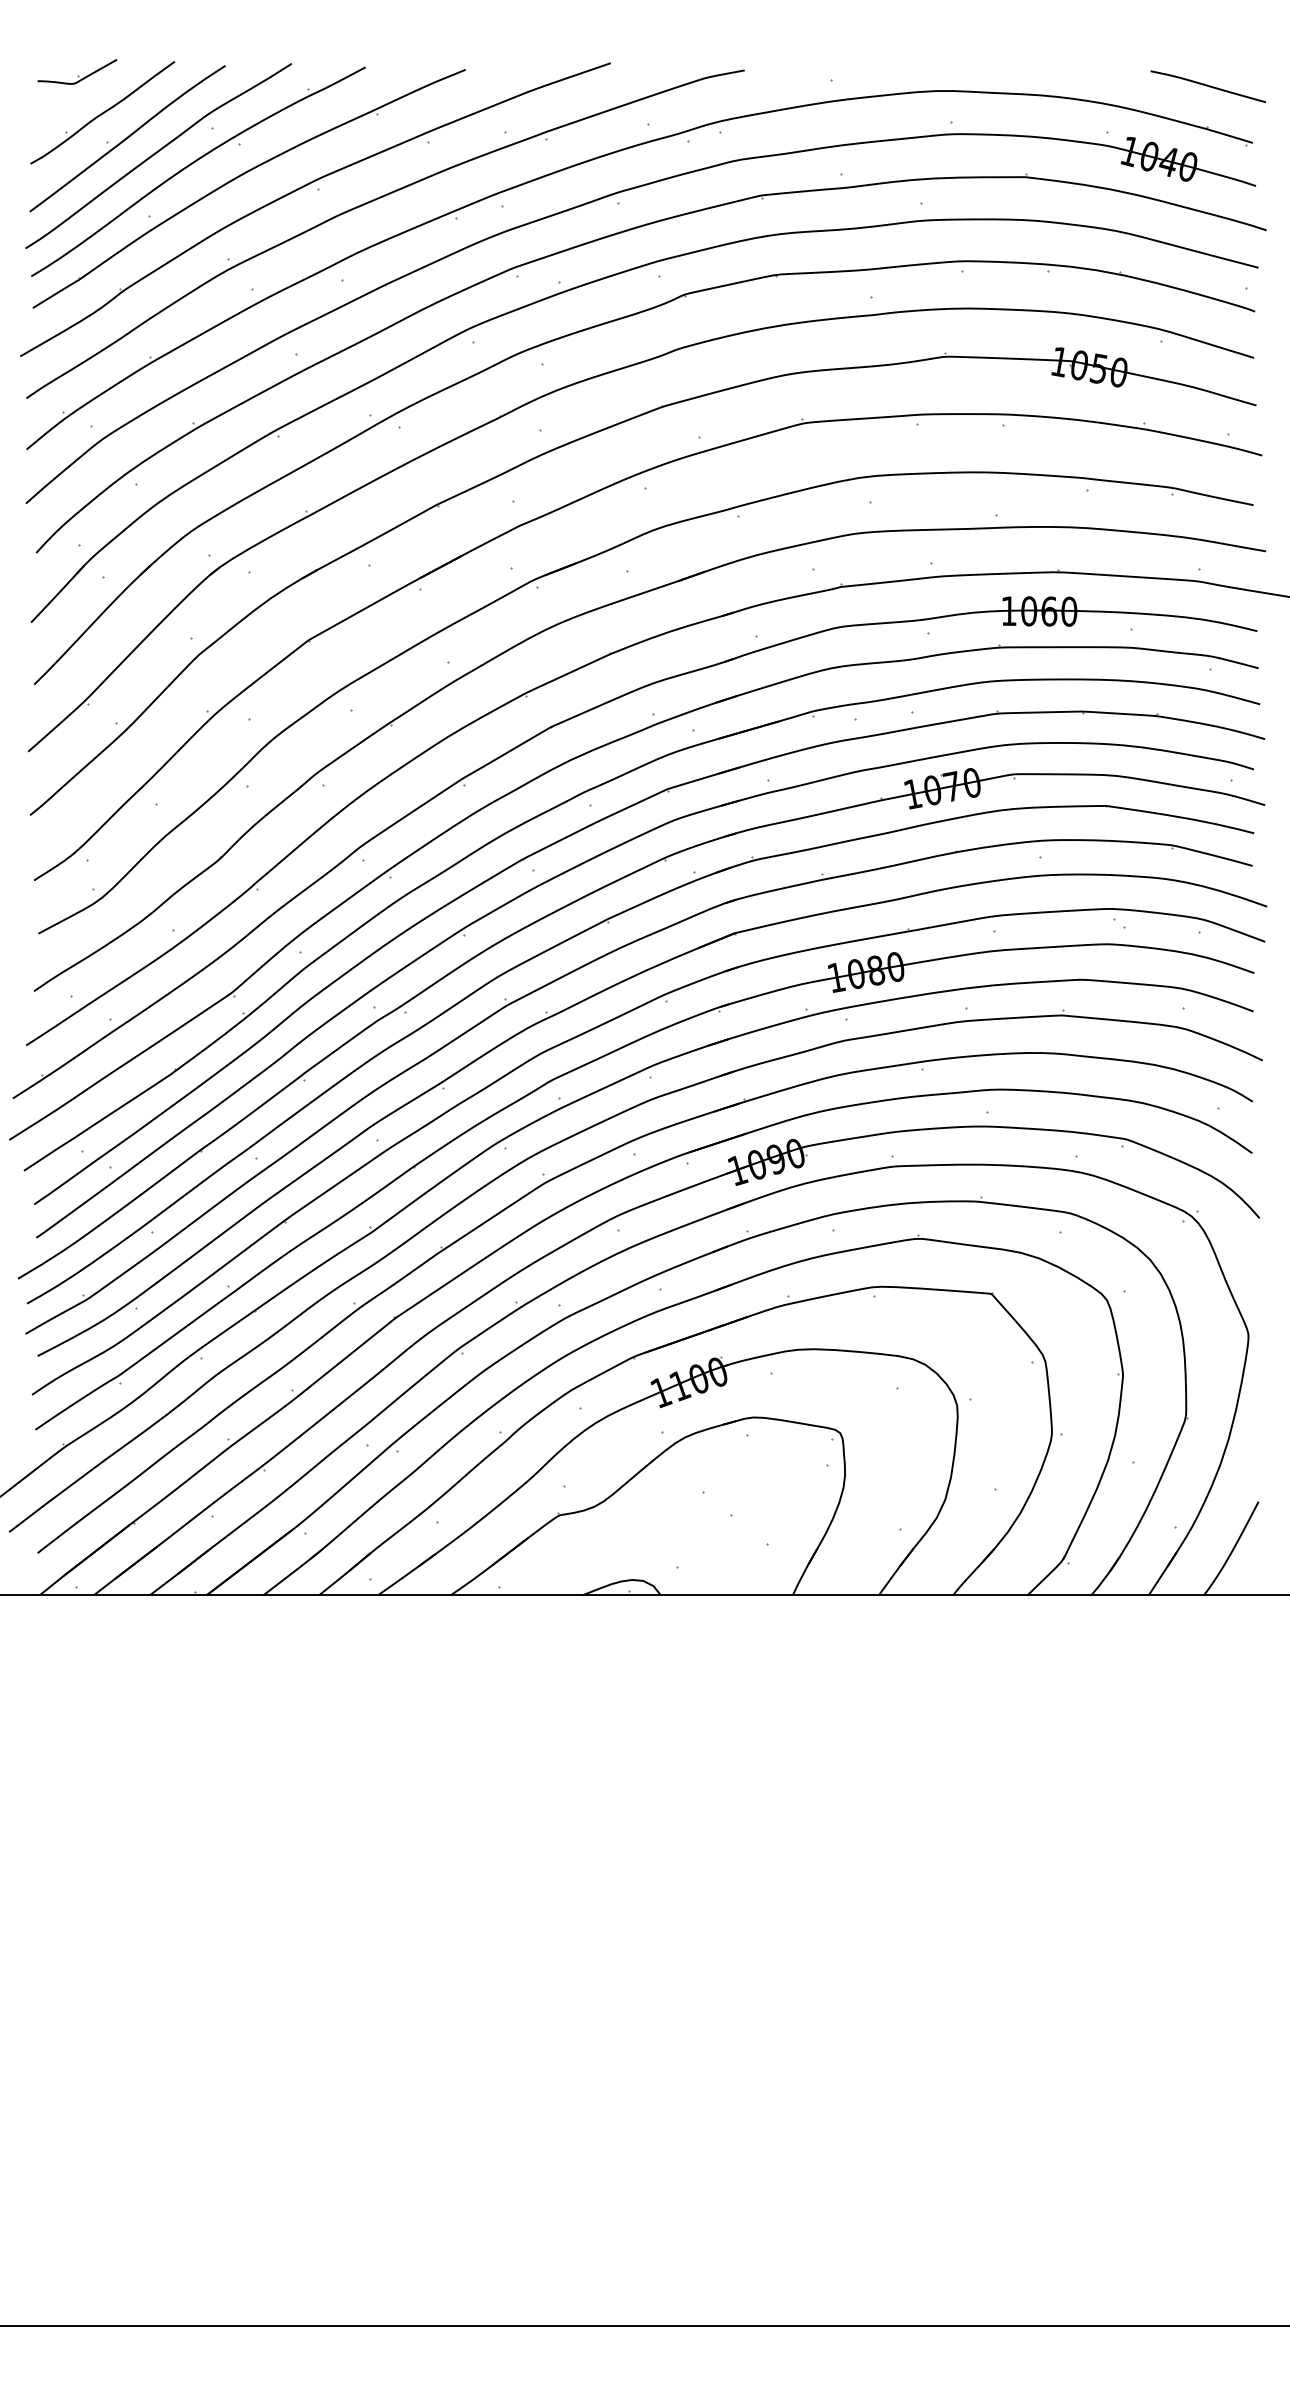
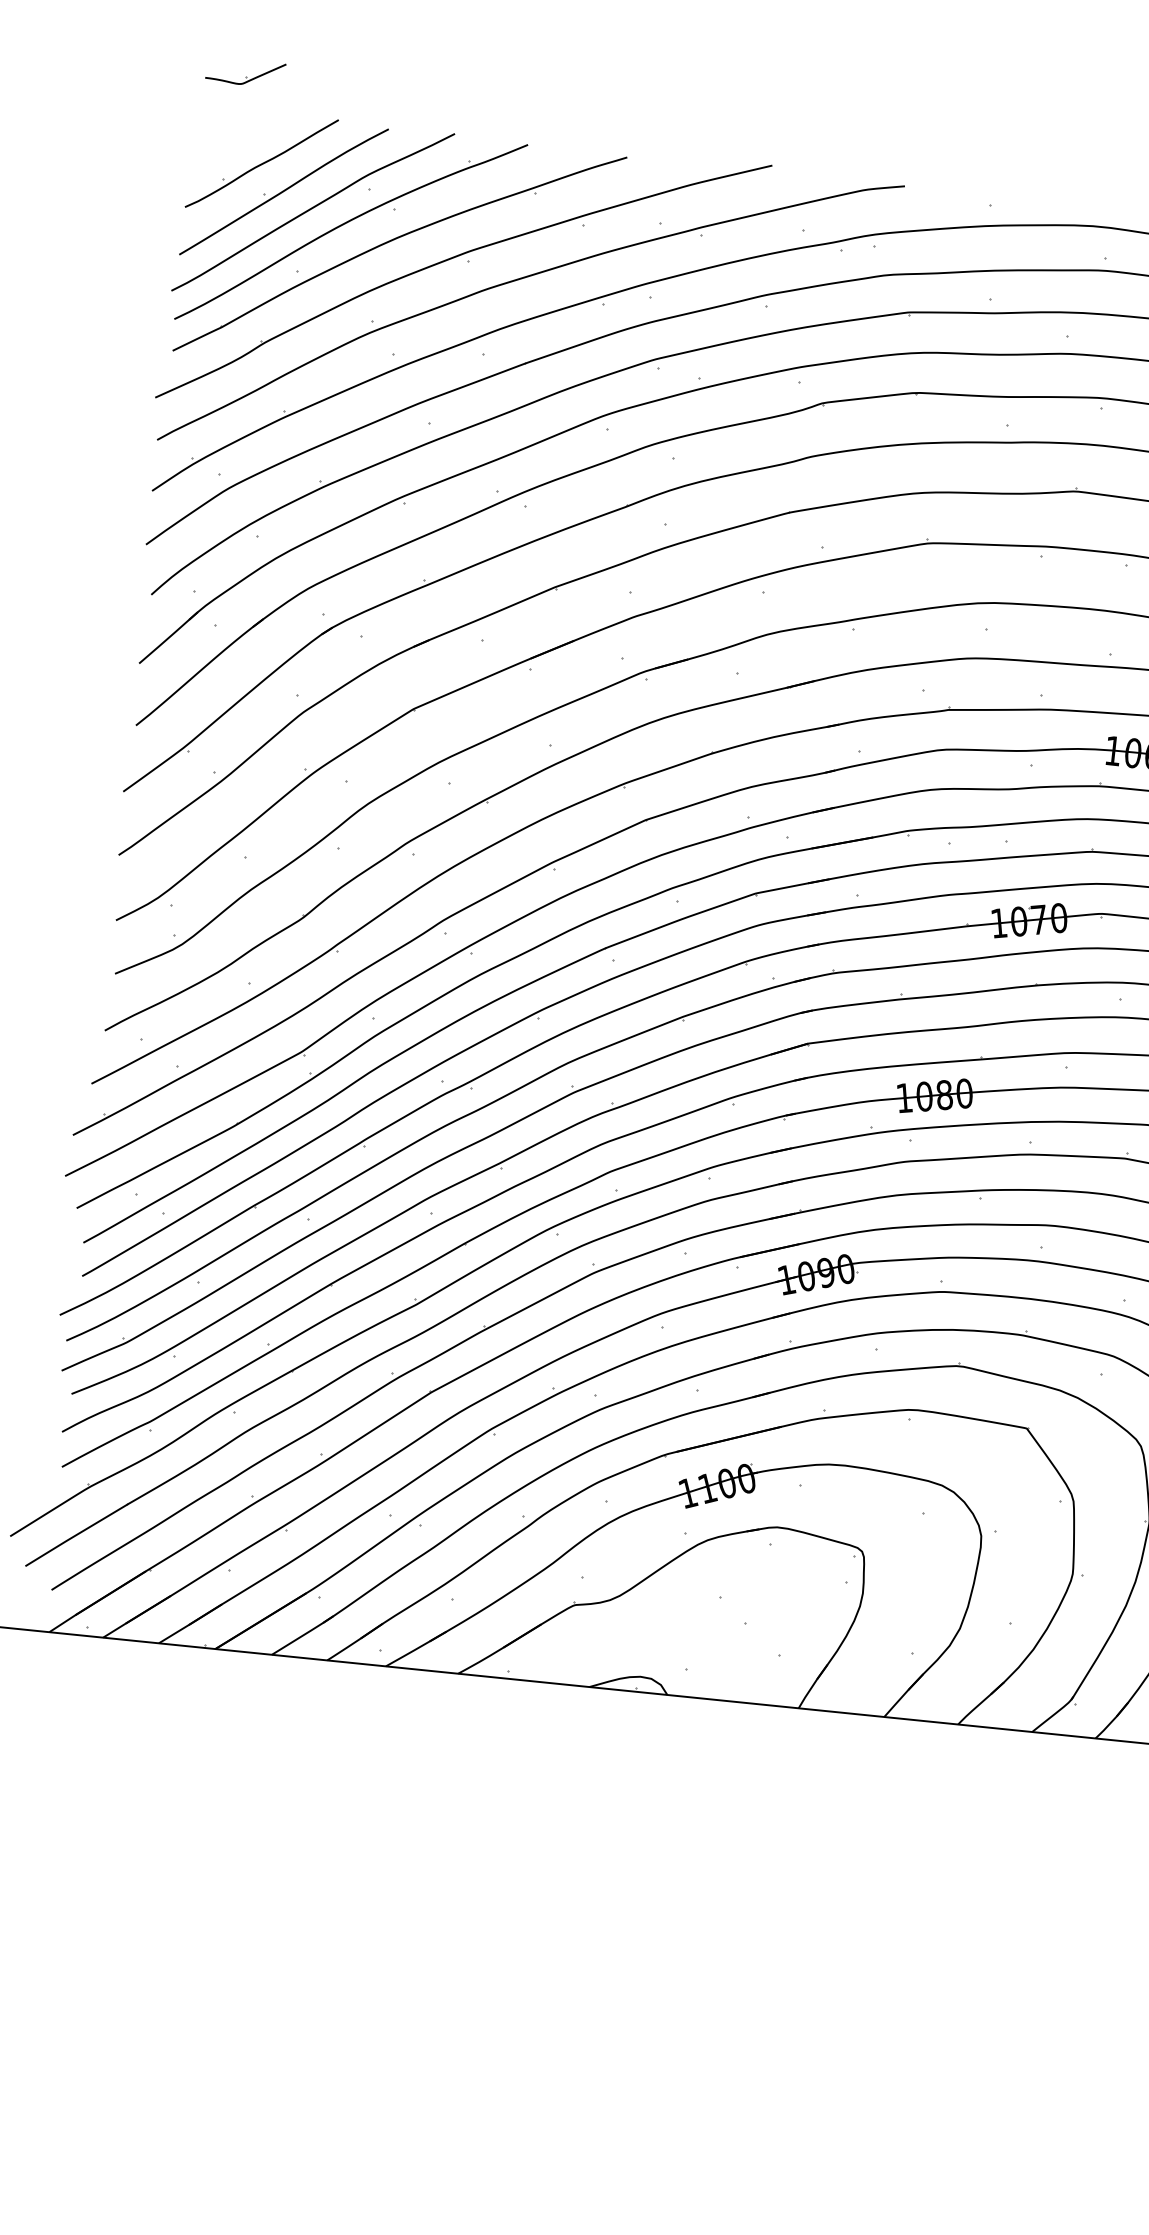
part: (77, 71) -> (245, 72), moved

